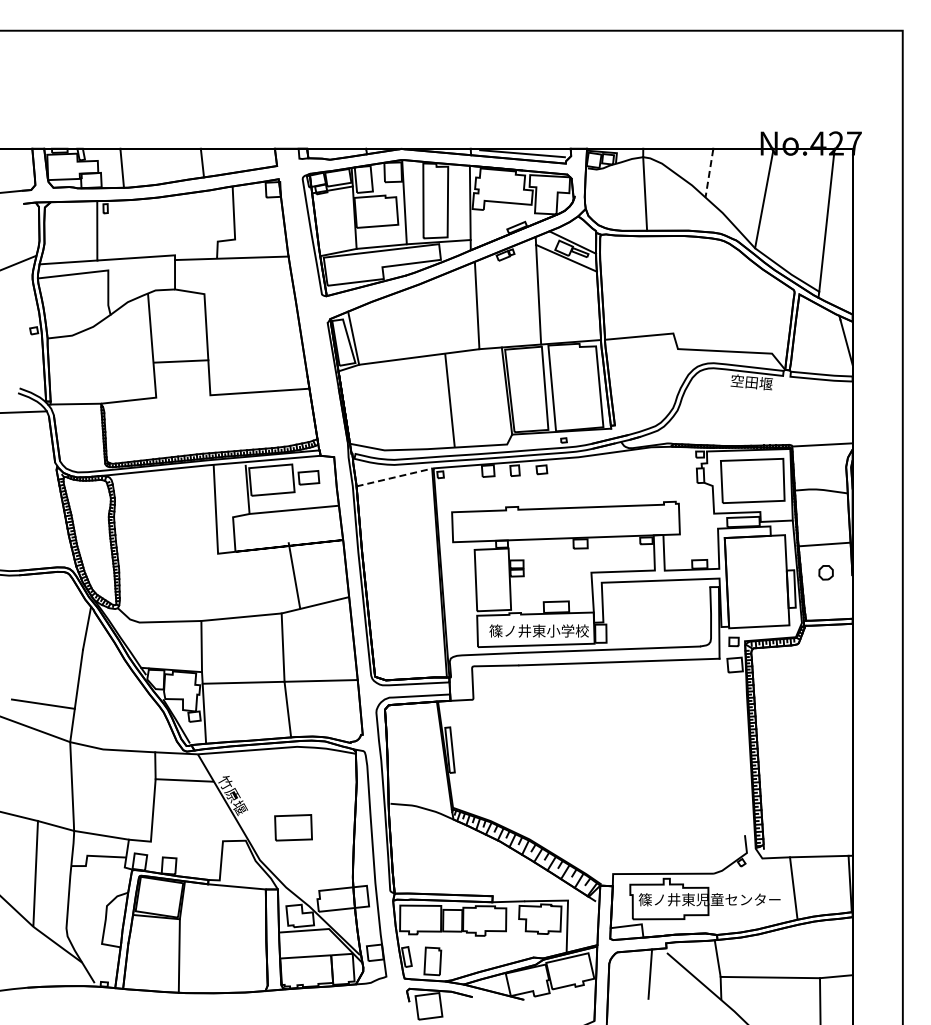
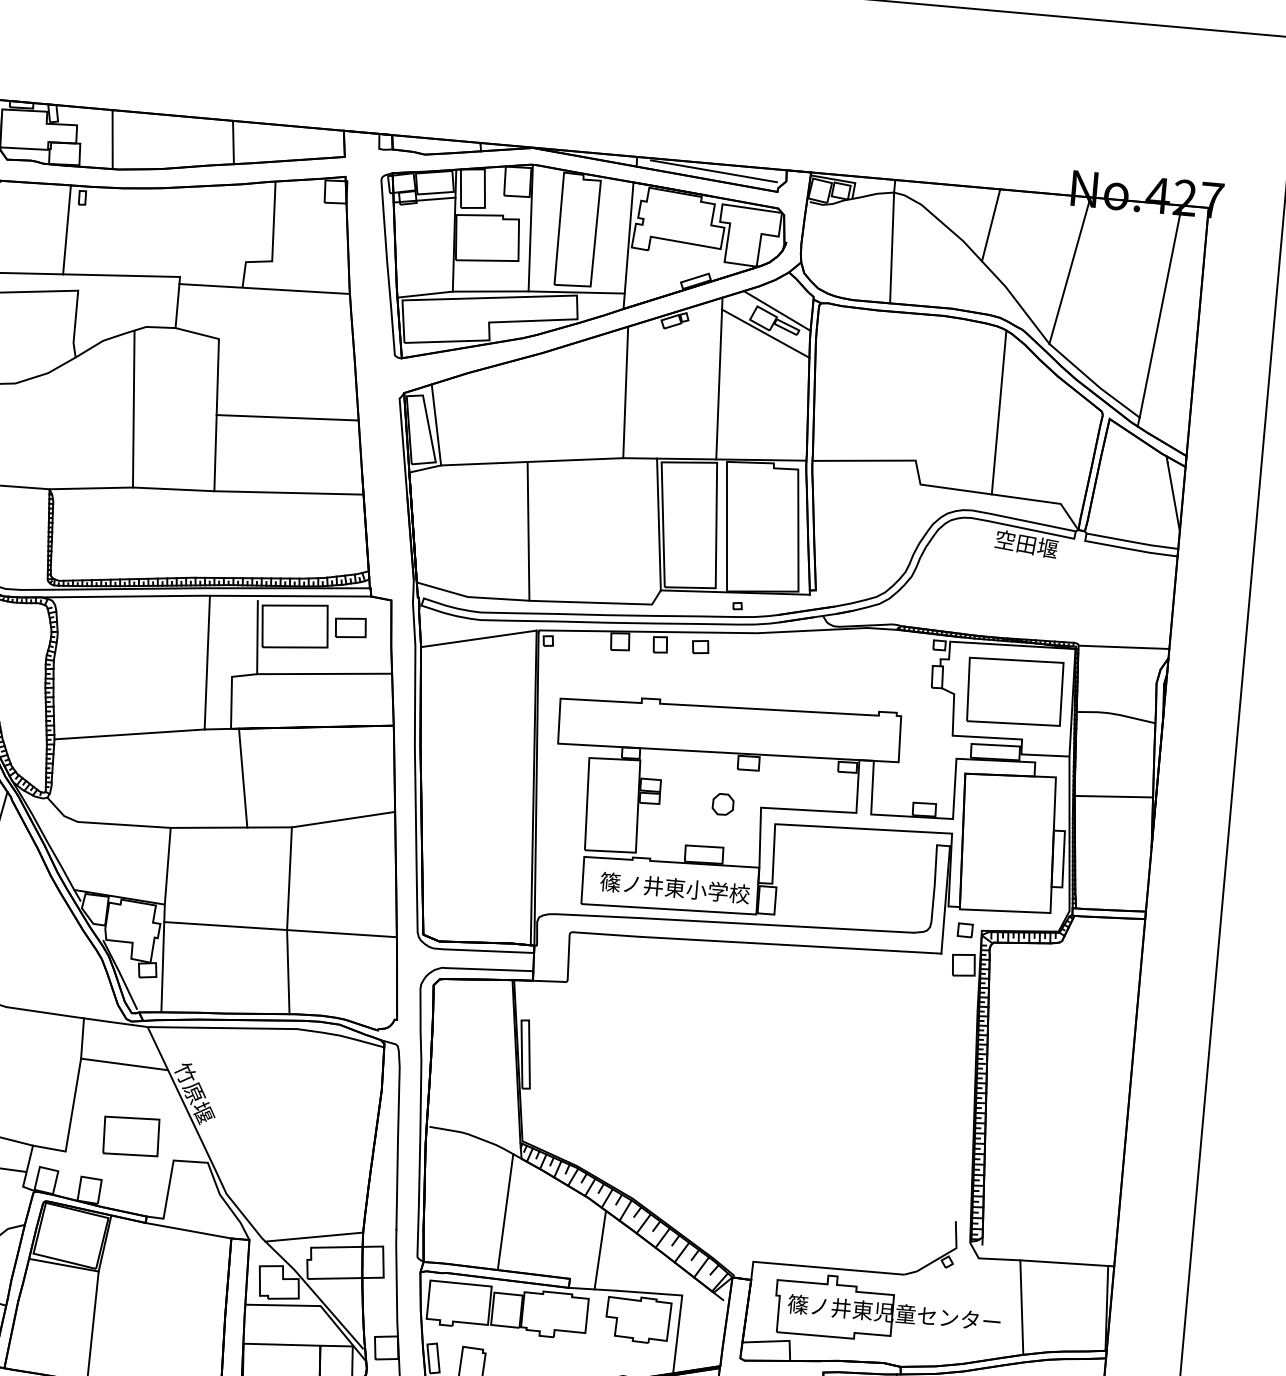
line: (709, 173) -> (991, 225), dashed -> solid
line: (725, 296) -> (998, 412), added
line: (254, 341) -> (287, 416), added
line: (181, 361) -> (173, 489), moved
line: (449, 400) -> (527, 531), moved
line: (394, 477) -> (478, 638), dashed -> solid
line: (168, 561) -> (129, 734), added
part: (825, 572) -> (722, 803), moved
line: (294, 575) -> (243, 777), moved
part: (293, 827) -> (131, 1136), moved
line: (445, 855) -> (504, 1211), added
line: (510, 875) -> (599, 1250), added
line: (320, 883) -> (313, 1236), added

